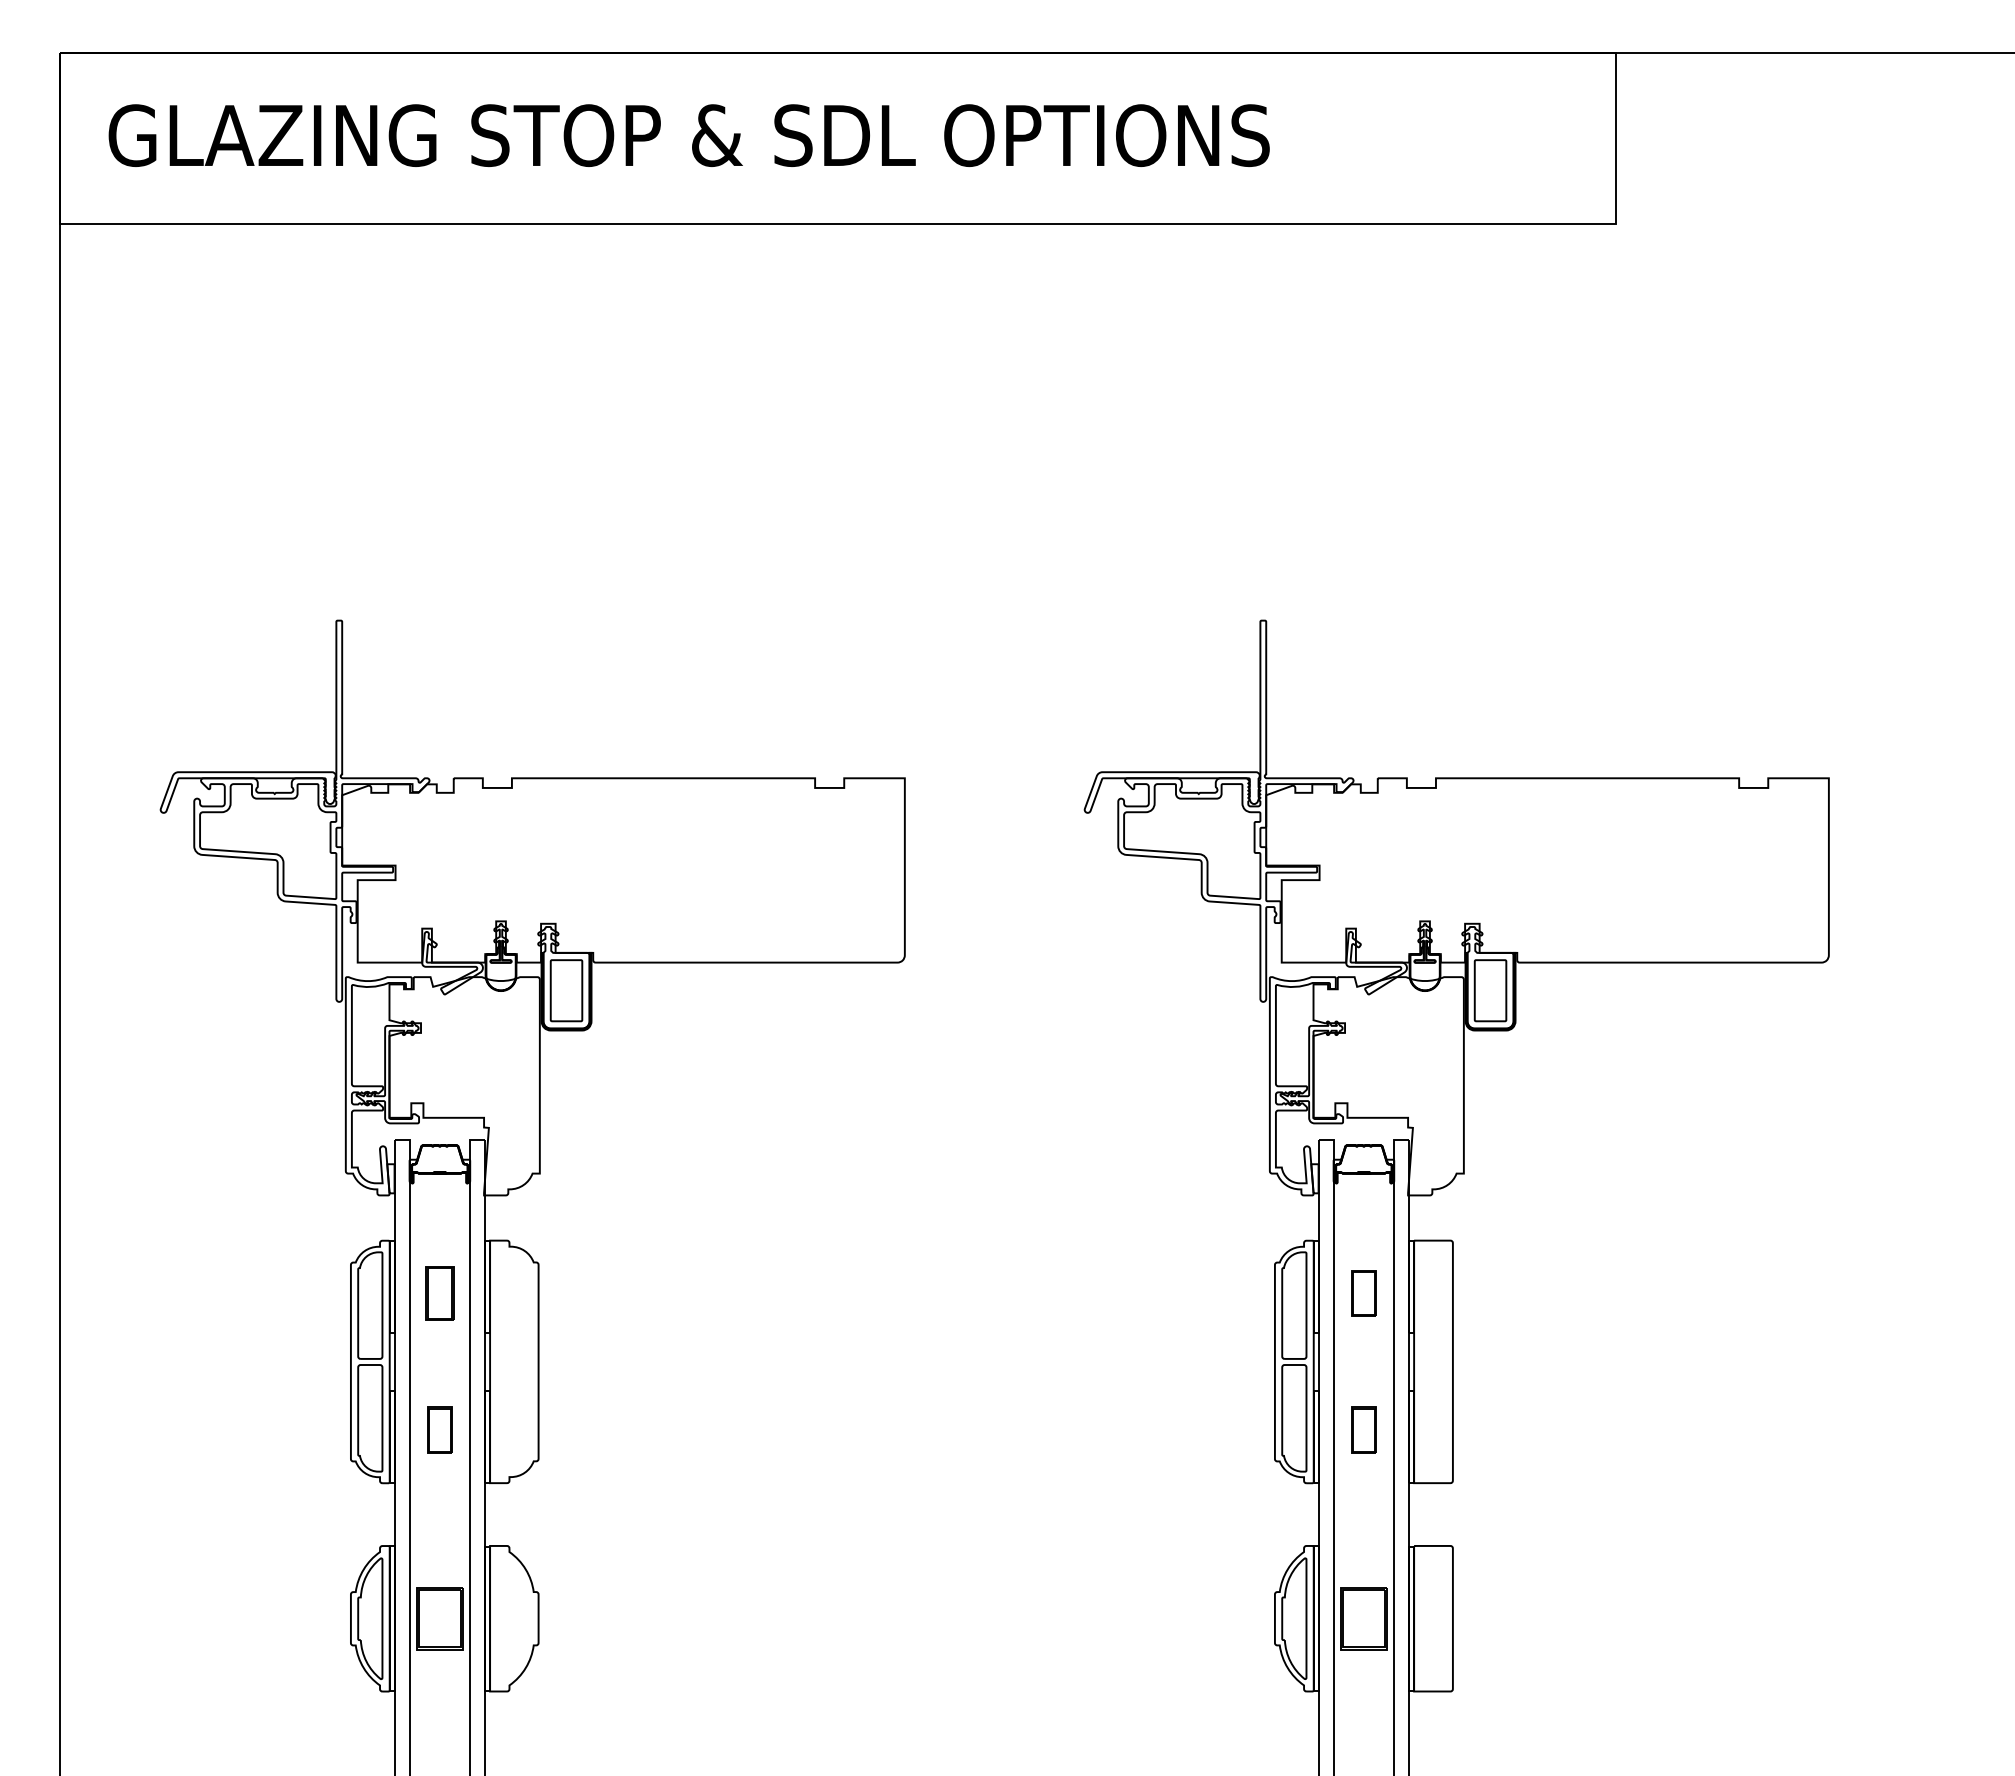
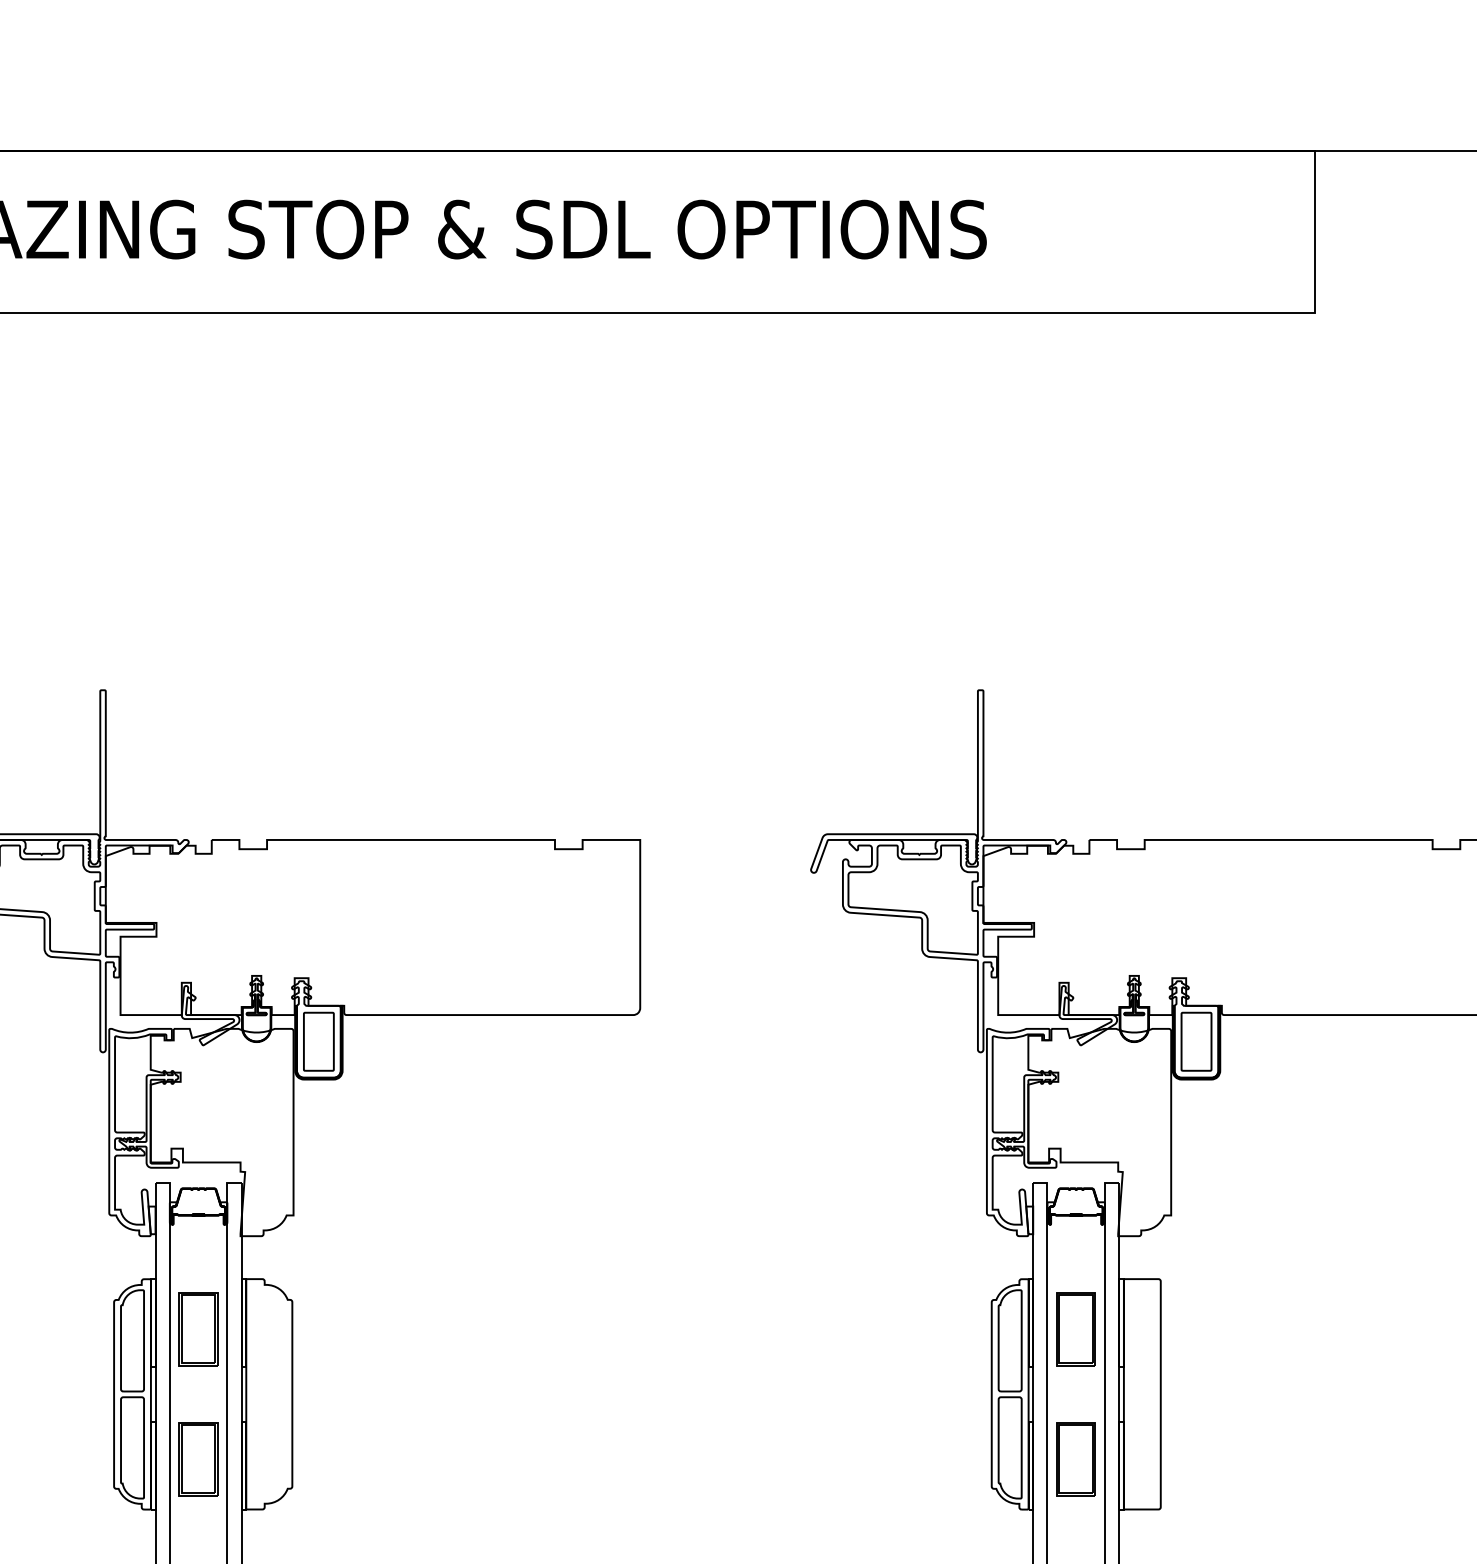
part: (439, 1293) -> (198, 1329), size x1.43
part: (1363, 1293) -> (1075, 1329), size x1.67
part: (439, 1430) -> (198, 1459), size x1.67
part: (1363, 1430) -> (1075, 1459), size x1.67

